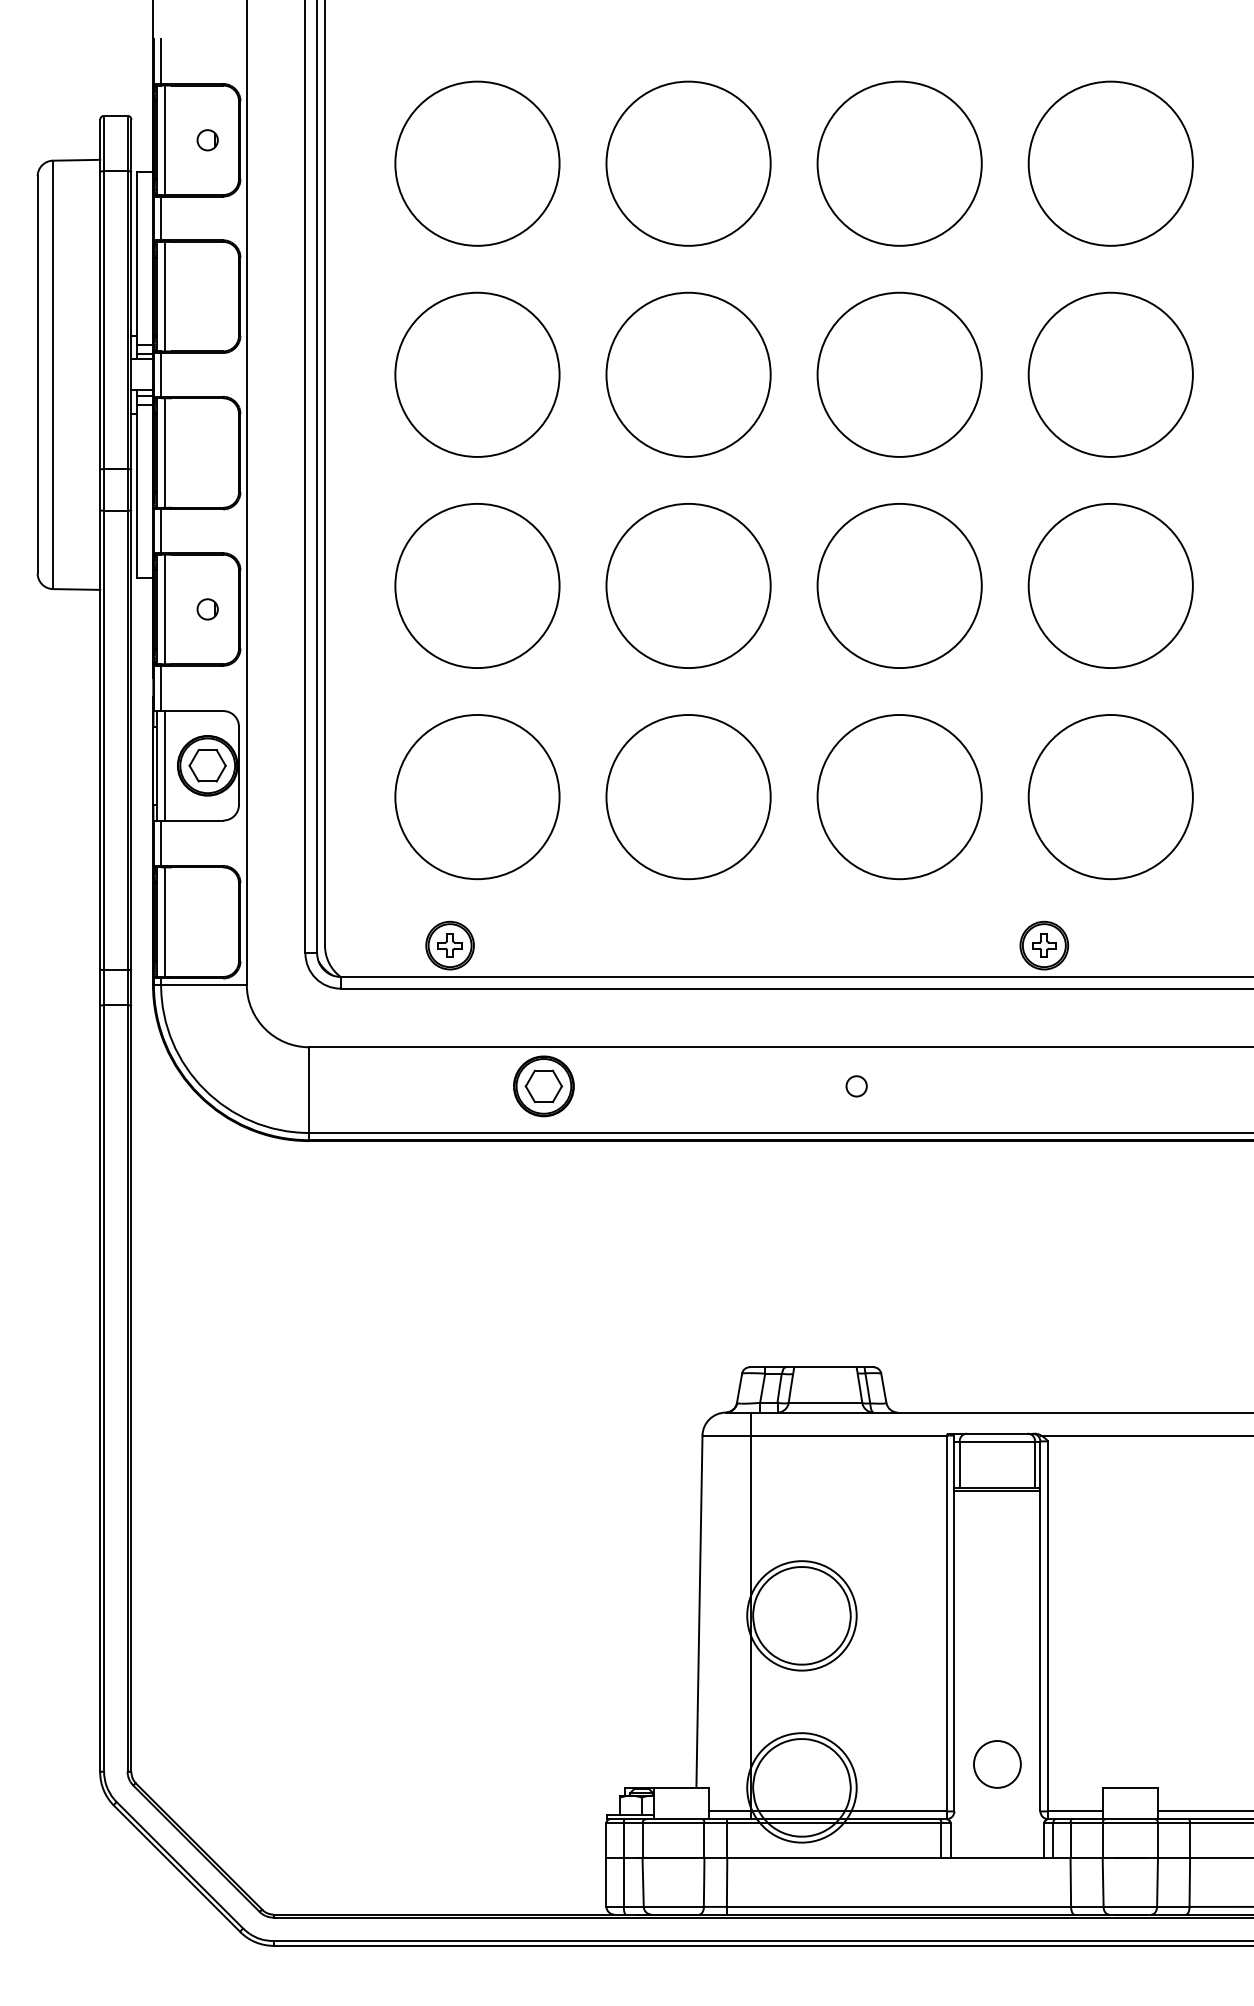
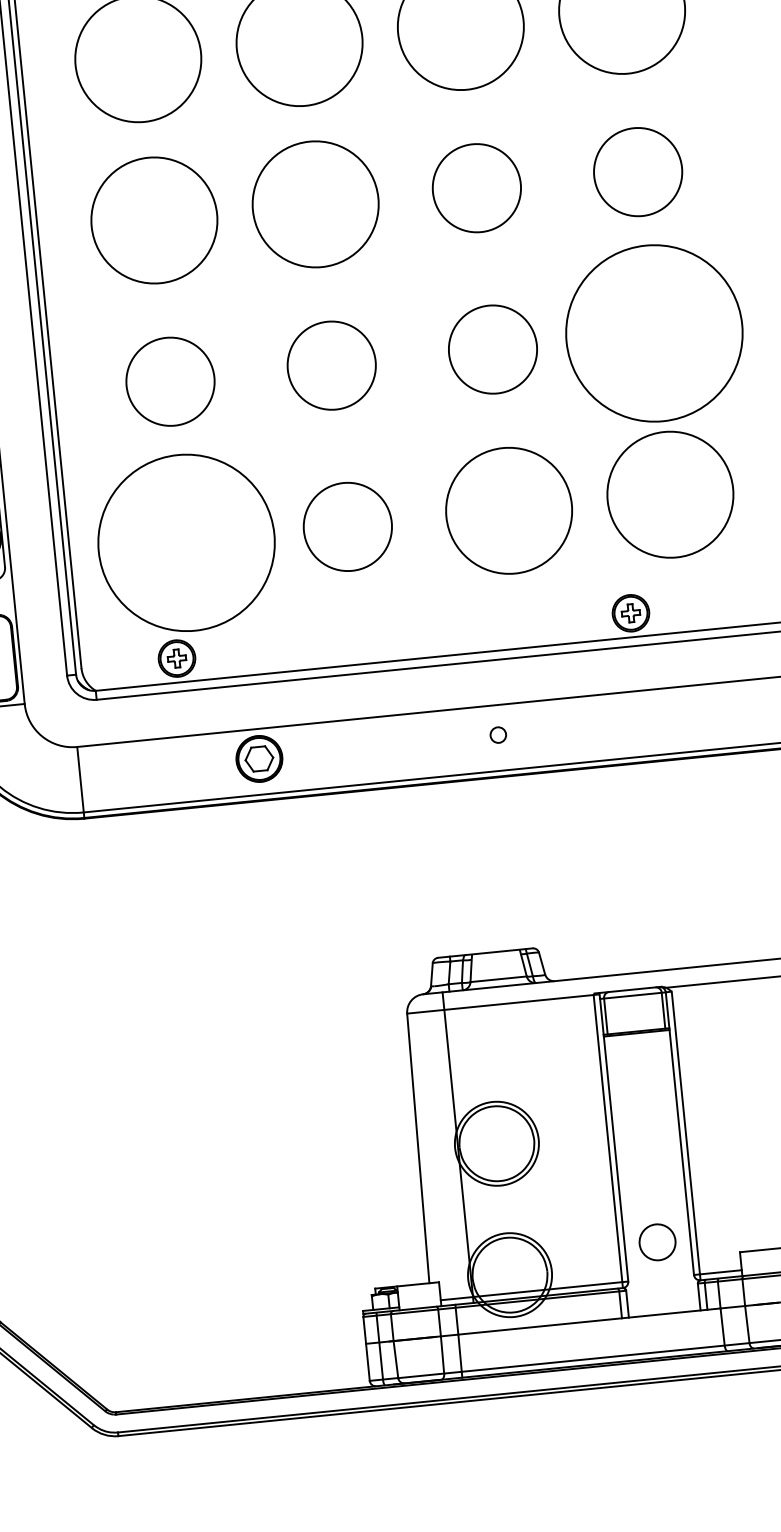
circle: (899, 374) -> (476, 188), size x0.7
circle: (1110, 374) -> (637, 171), size x0.7
circle: (477, 585) -> (170, 381), size x0.7
circle: (688, 585) -> (331, 365), size x0.7
circle: (899, 585) -> (492, 349), size x0.7
circle: (1110, 585) -> (654, 333), size x1.4
circle: (688, 796) -> (347, 526), size x0.7
circle: (477, 797) -> (186, 543), size x1.4

